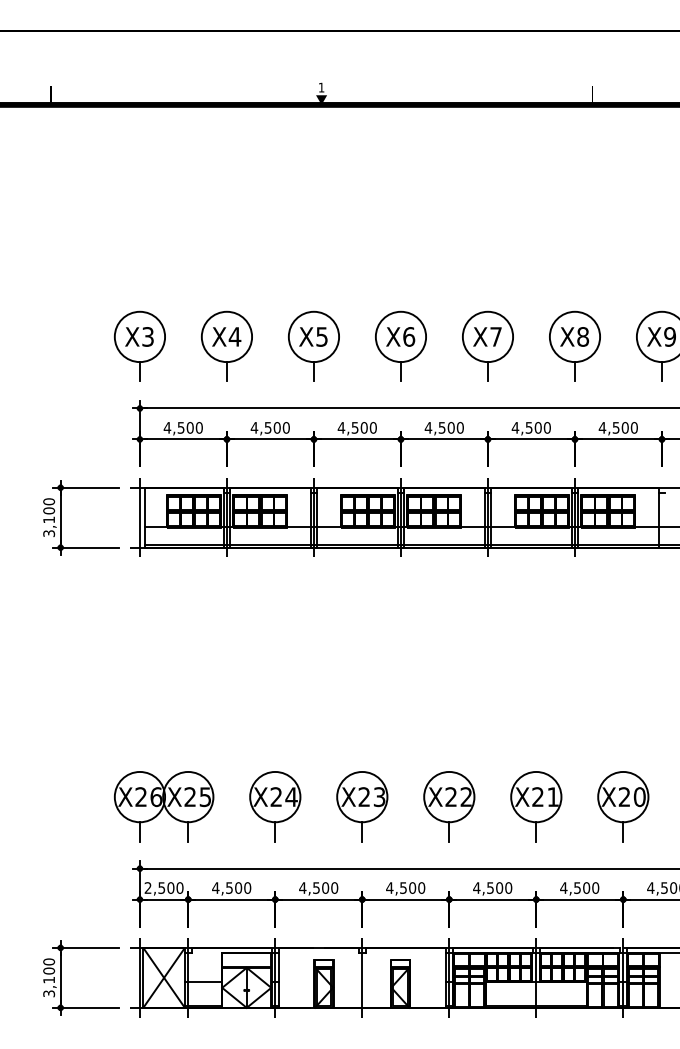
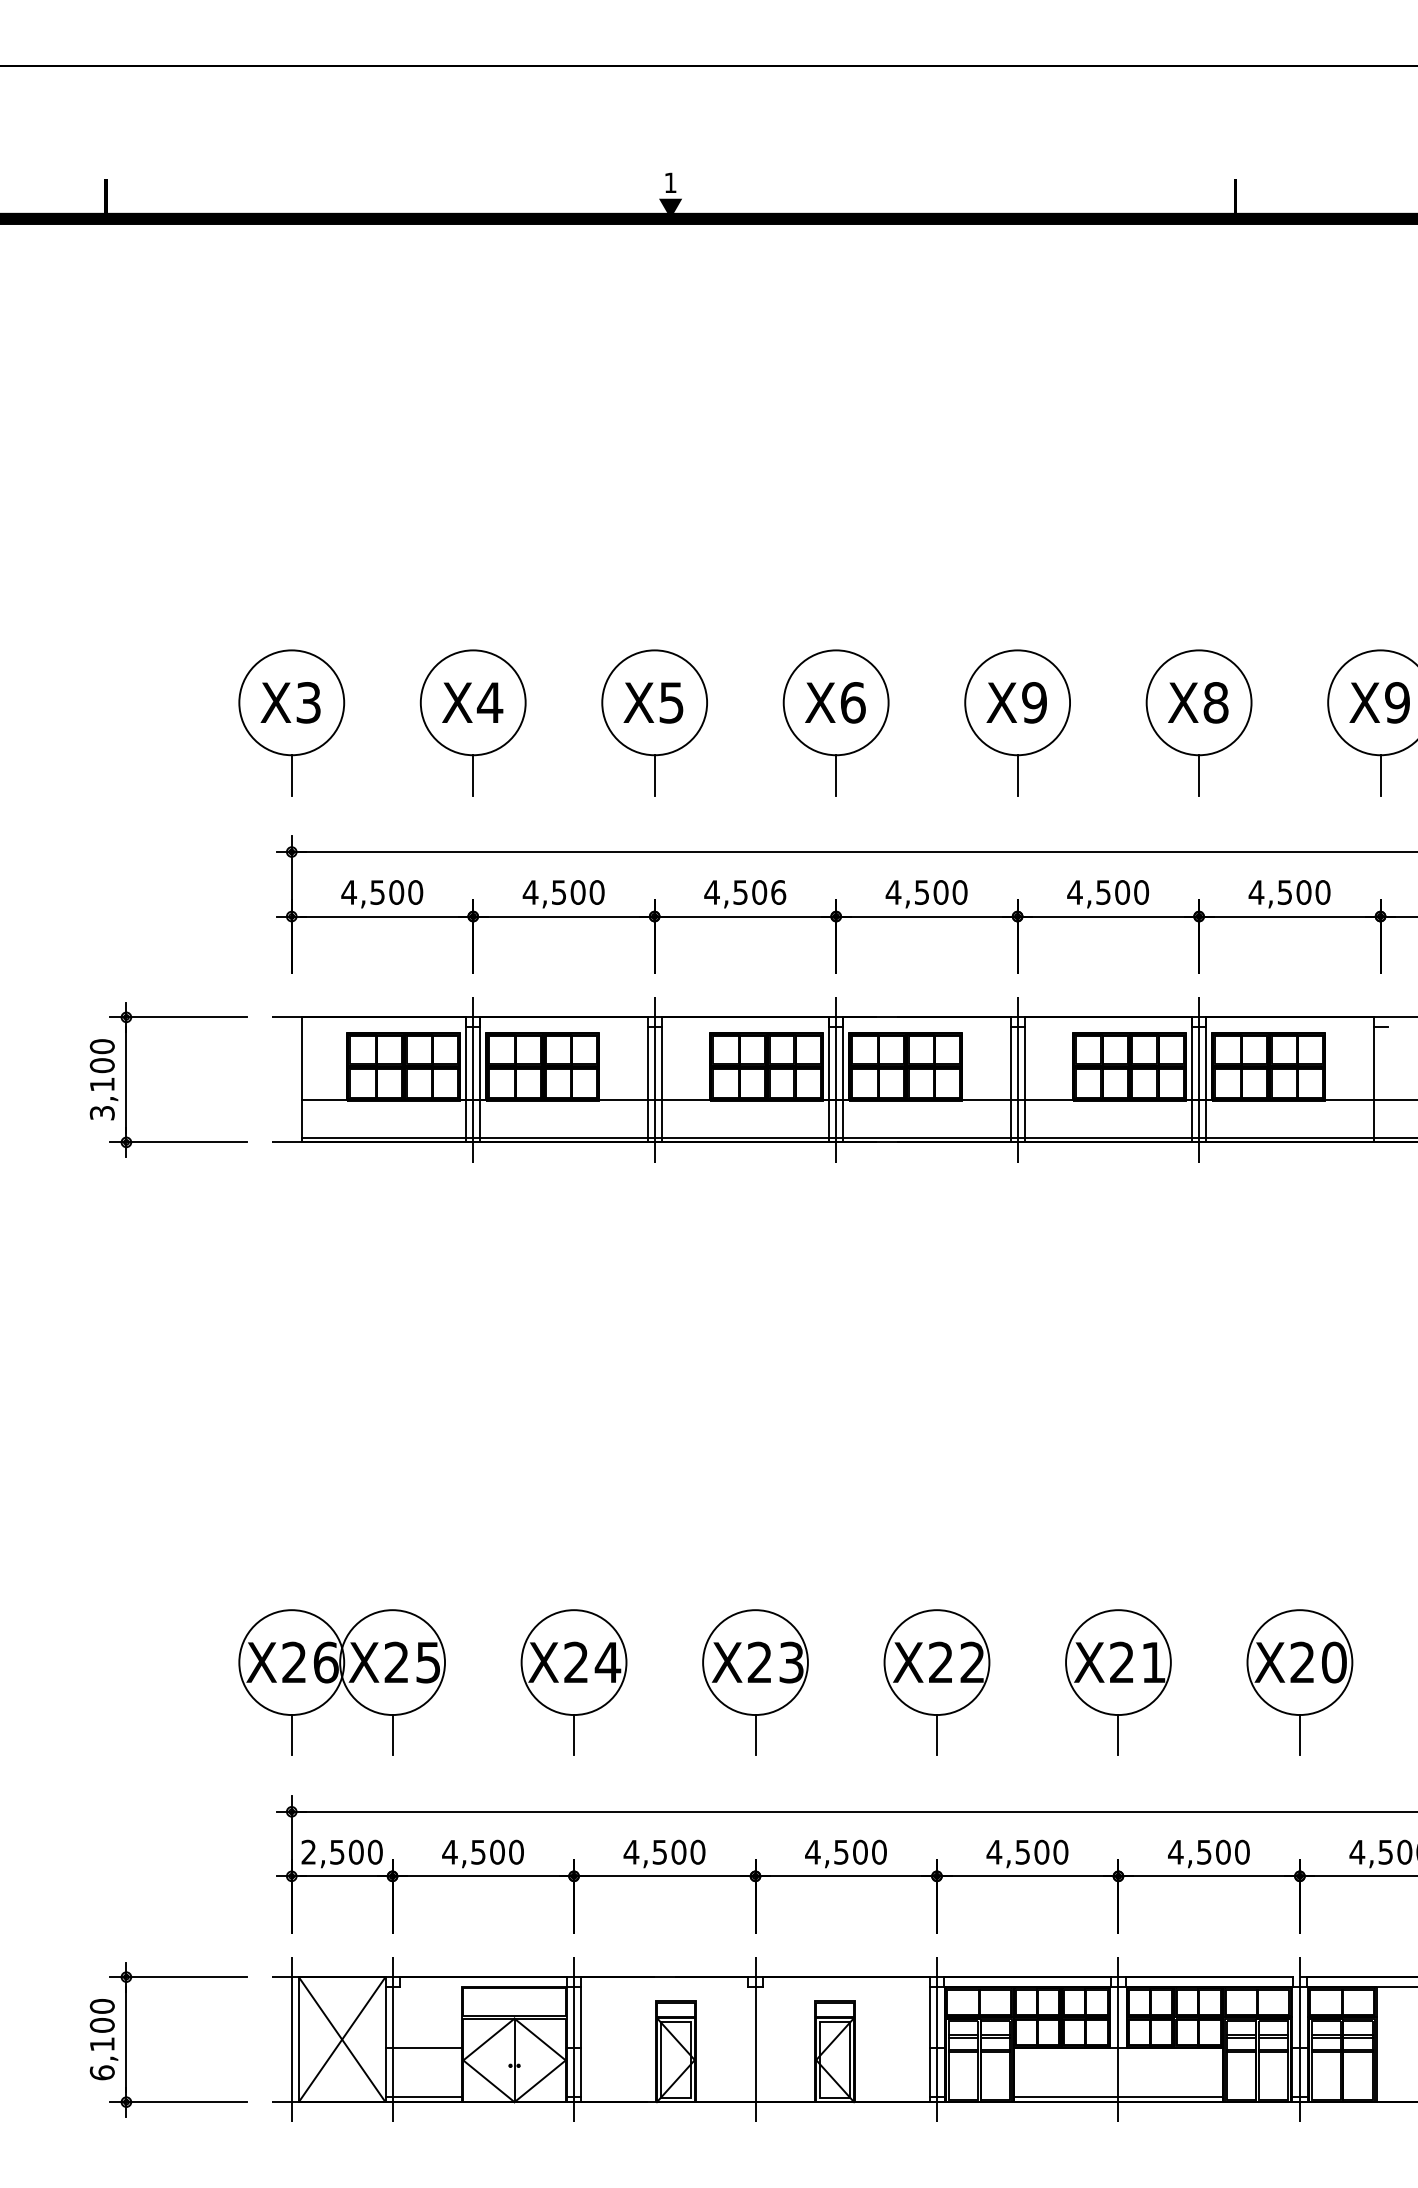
text: (495, 336) -> (1033, 701), X7 -> X9
text: (373, 427) -> (778, 891), 4,500 -> 4,506
line: (139, 517) -> (290, 1079), removed
text: (48, 993) -> (101, 2072), 3,100 -> 6,100

